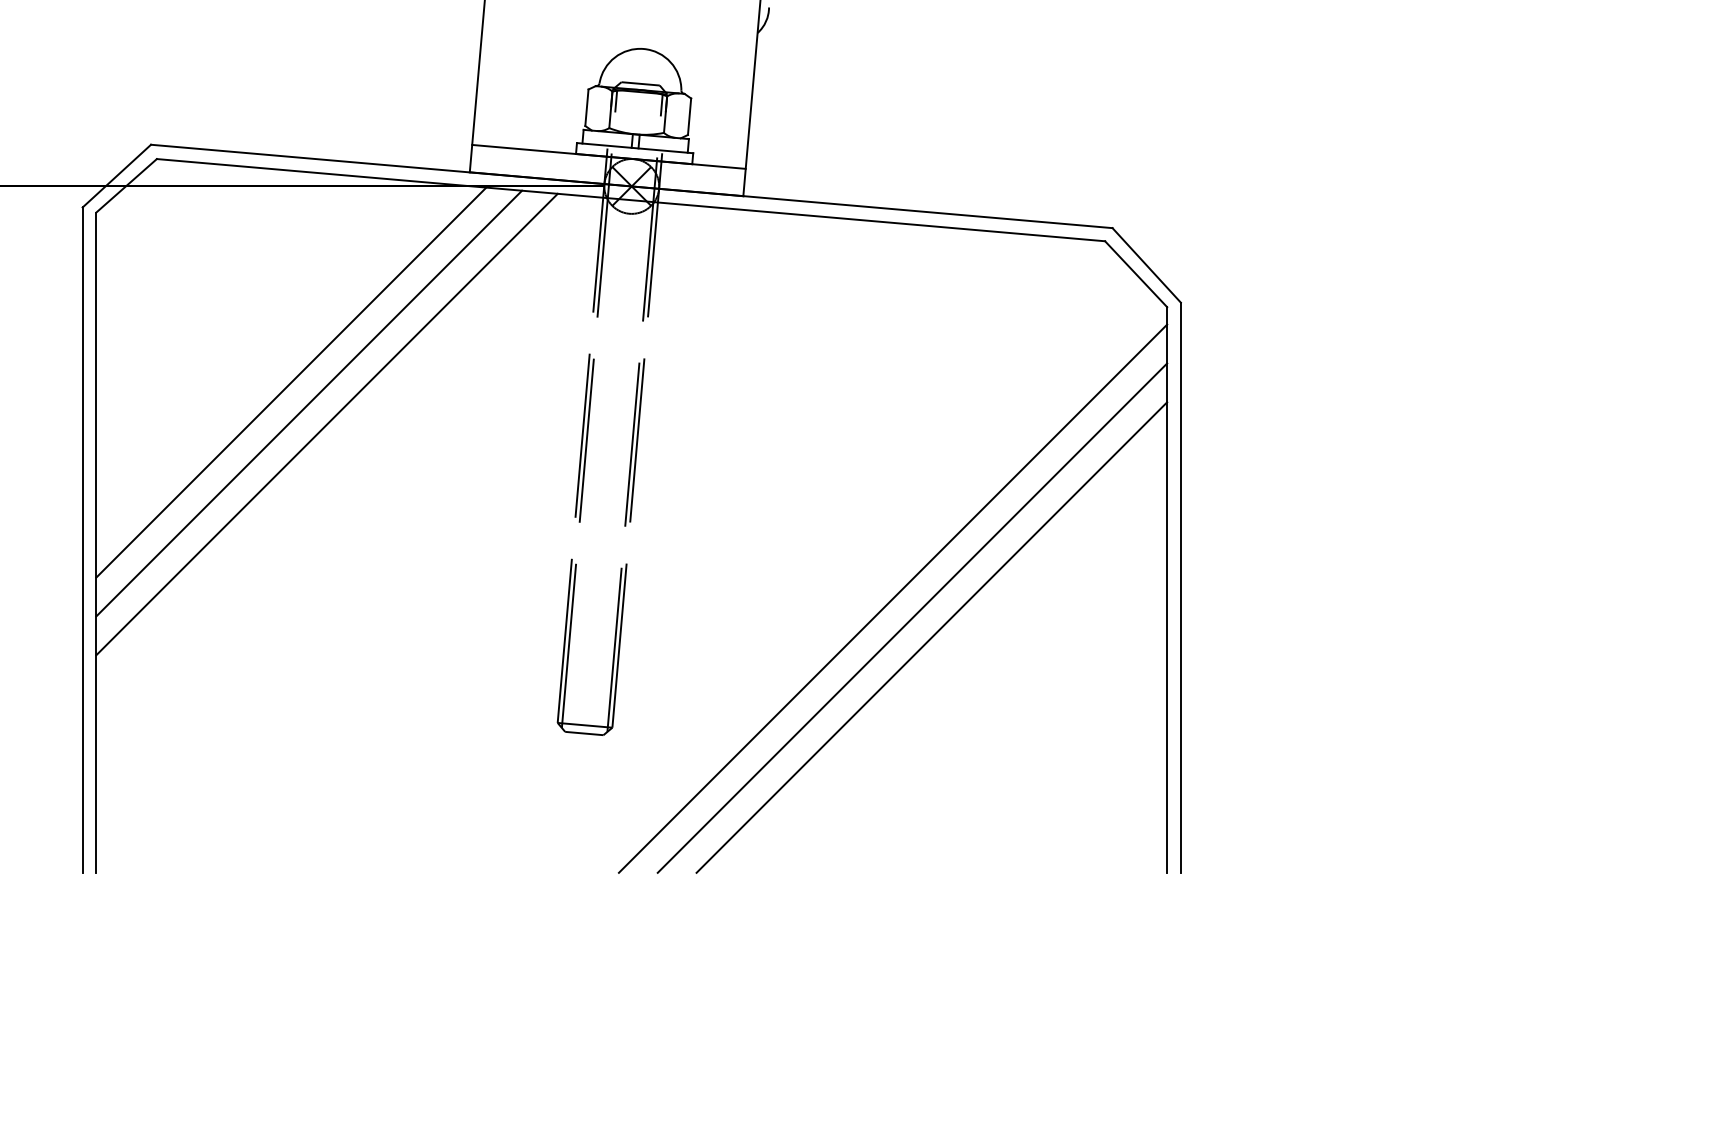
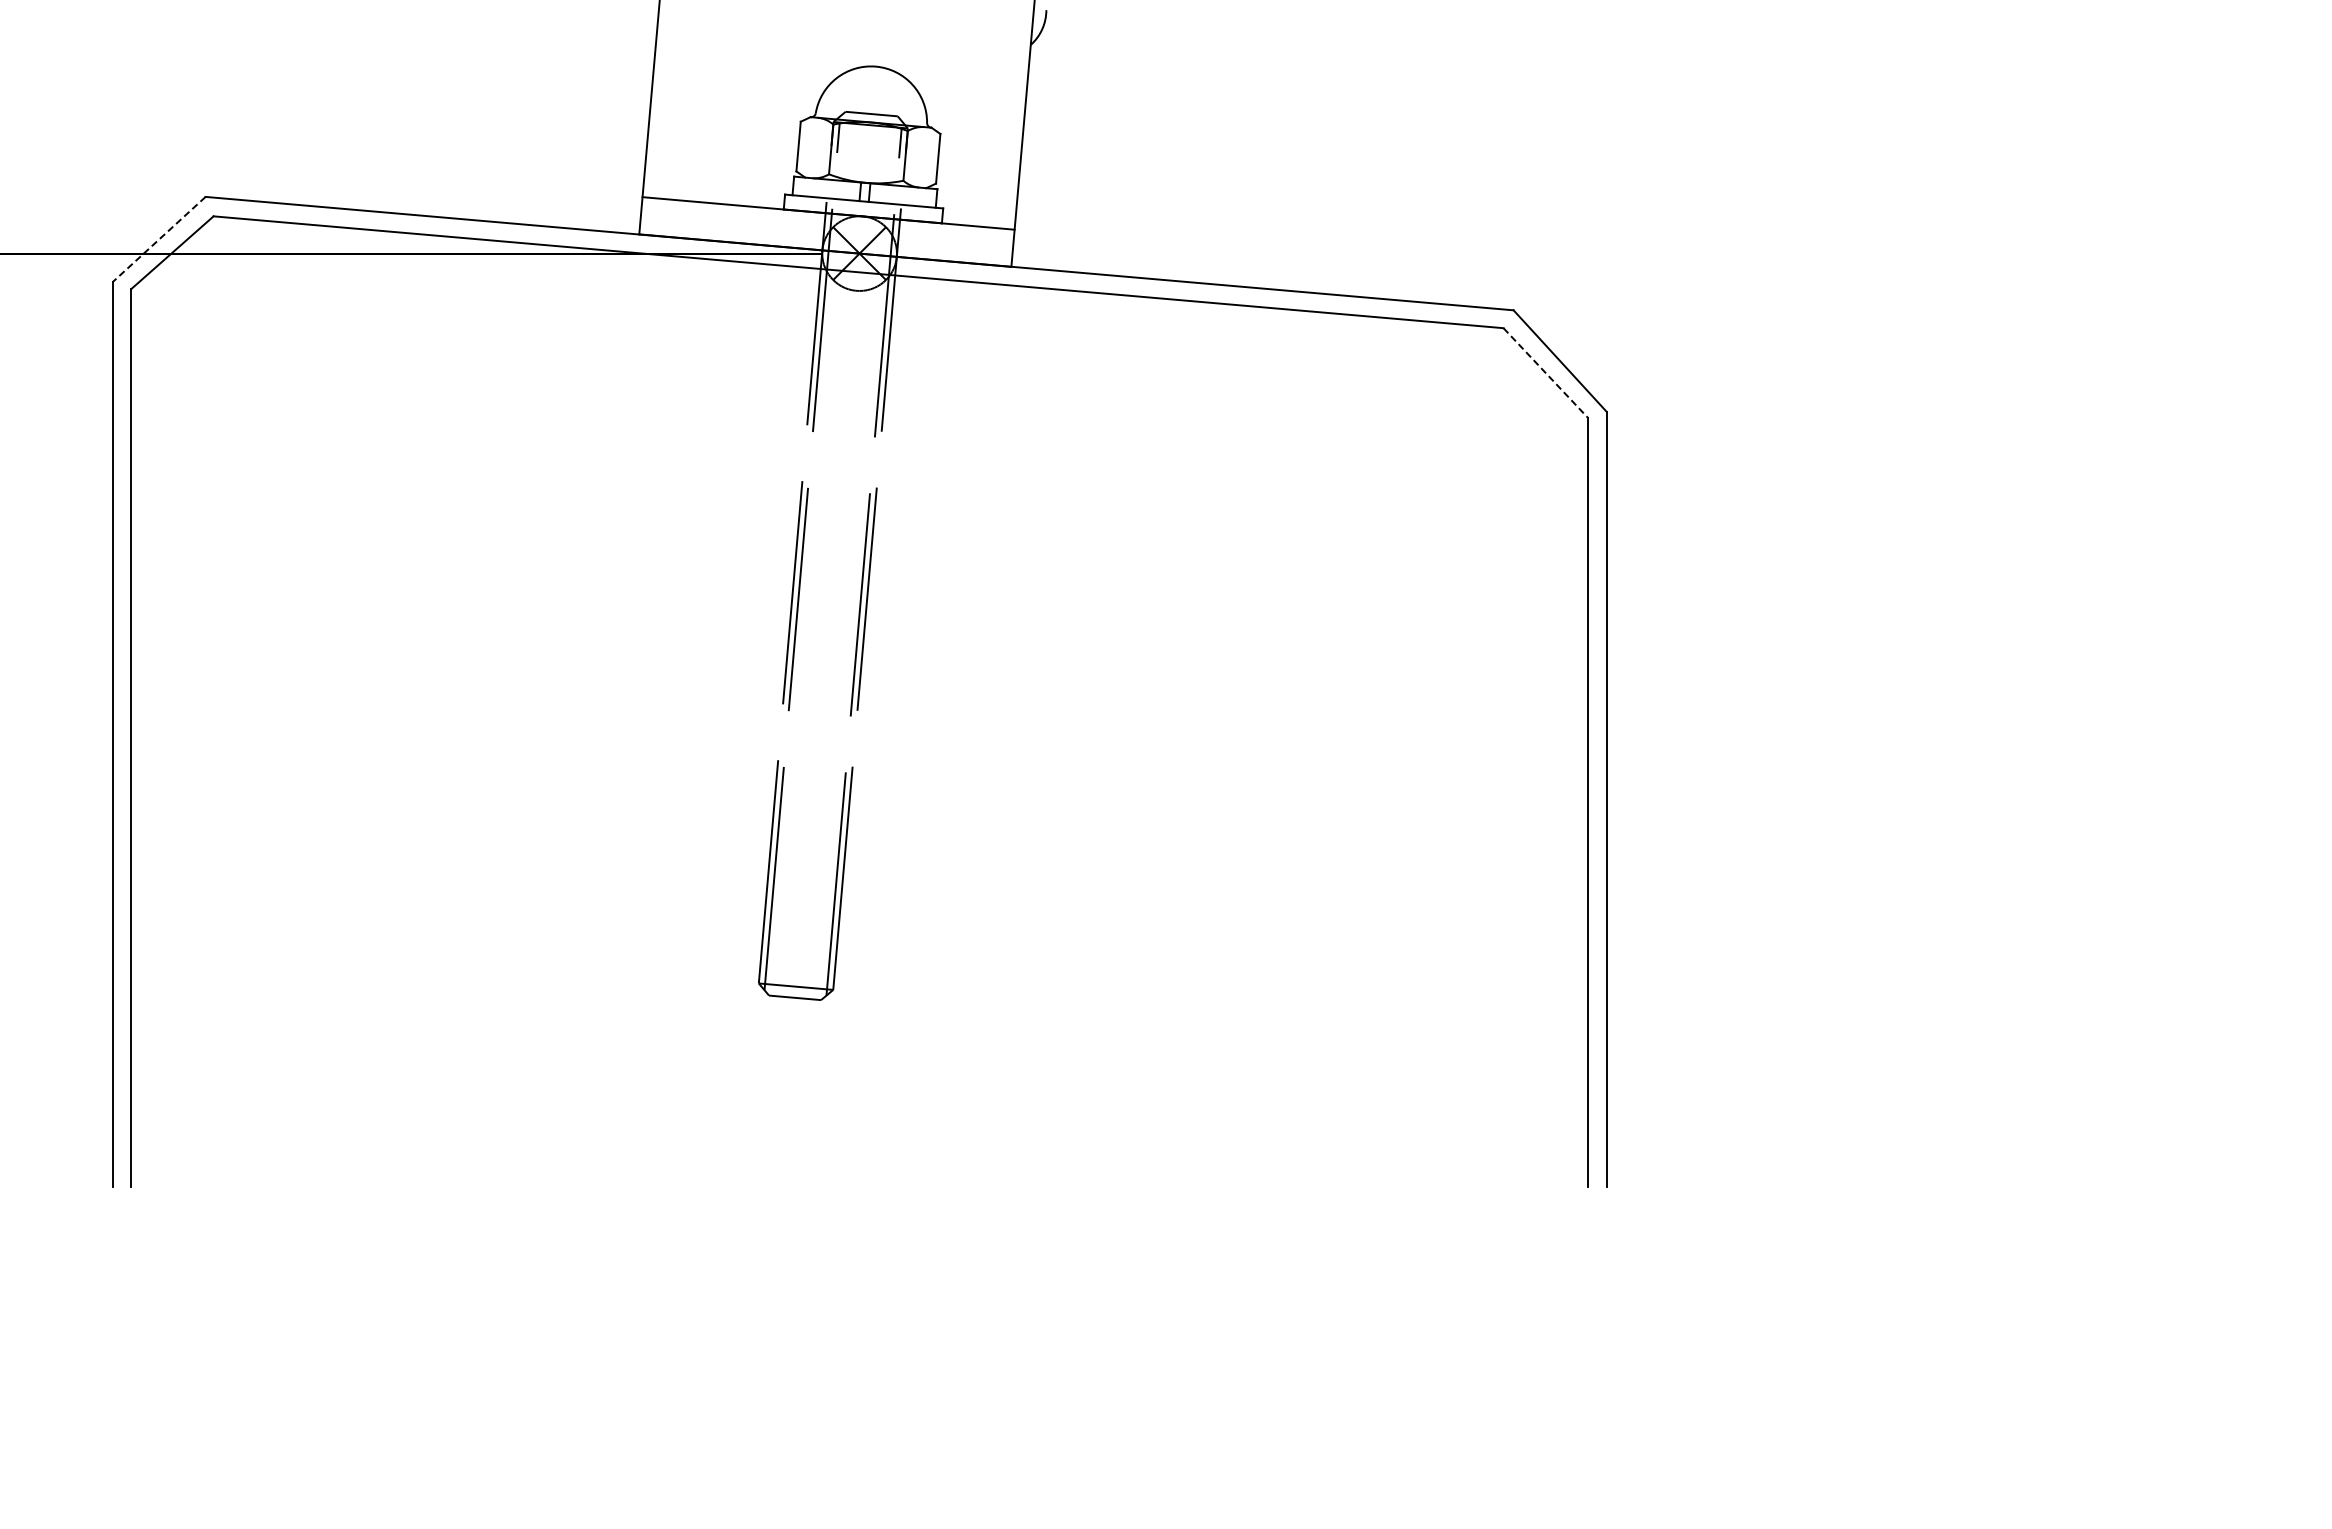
line: (116, 176) -> (158, 239), solid -> dashed
line: (1135, 274) -> (1545, 373), solid -> dashed
line: (291, 382) -> (396, 520), removed
line: (308, 403) -> (420, 548), removed
line: (326, 424) -> (444, 577), removed
line: (892, 598) -> (1214, 814), removed
line: (911, 617) -> (1240, 840), removed
line: (931, 637) -> (1267, 867), removed

